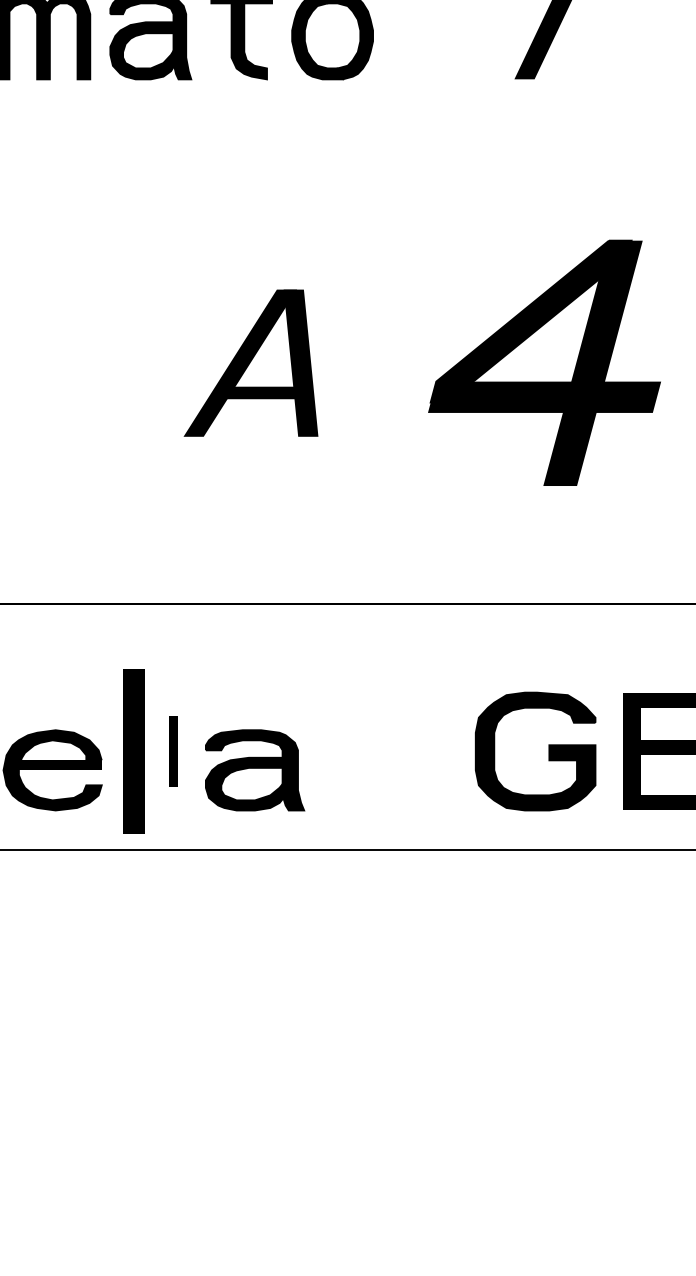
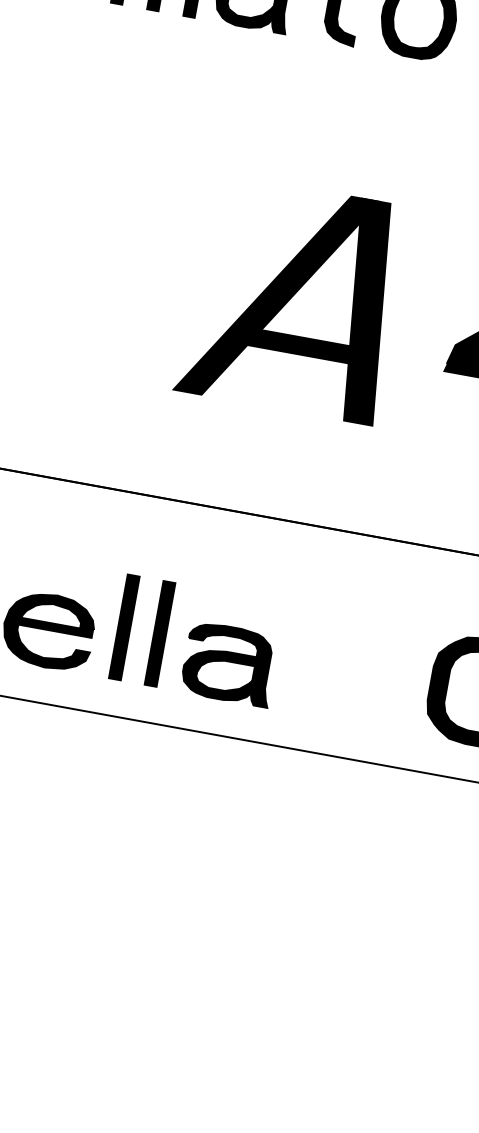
part: (250, 362) -> (292, 297), size x1.67
part: (133, 751) -> (123, 627), size x0.71
part: (173, 751) -> (159, 633), size x1.67

